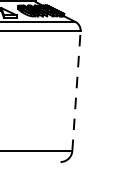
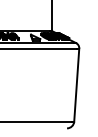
line: (76, 91) -> (76, 85), dashed -> solid

